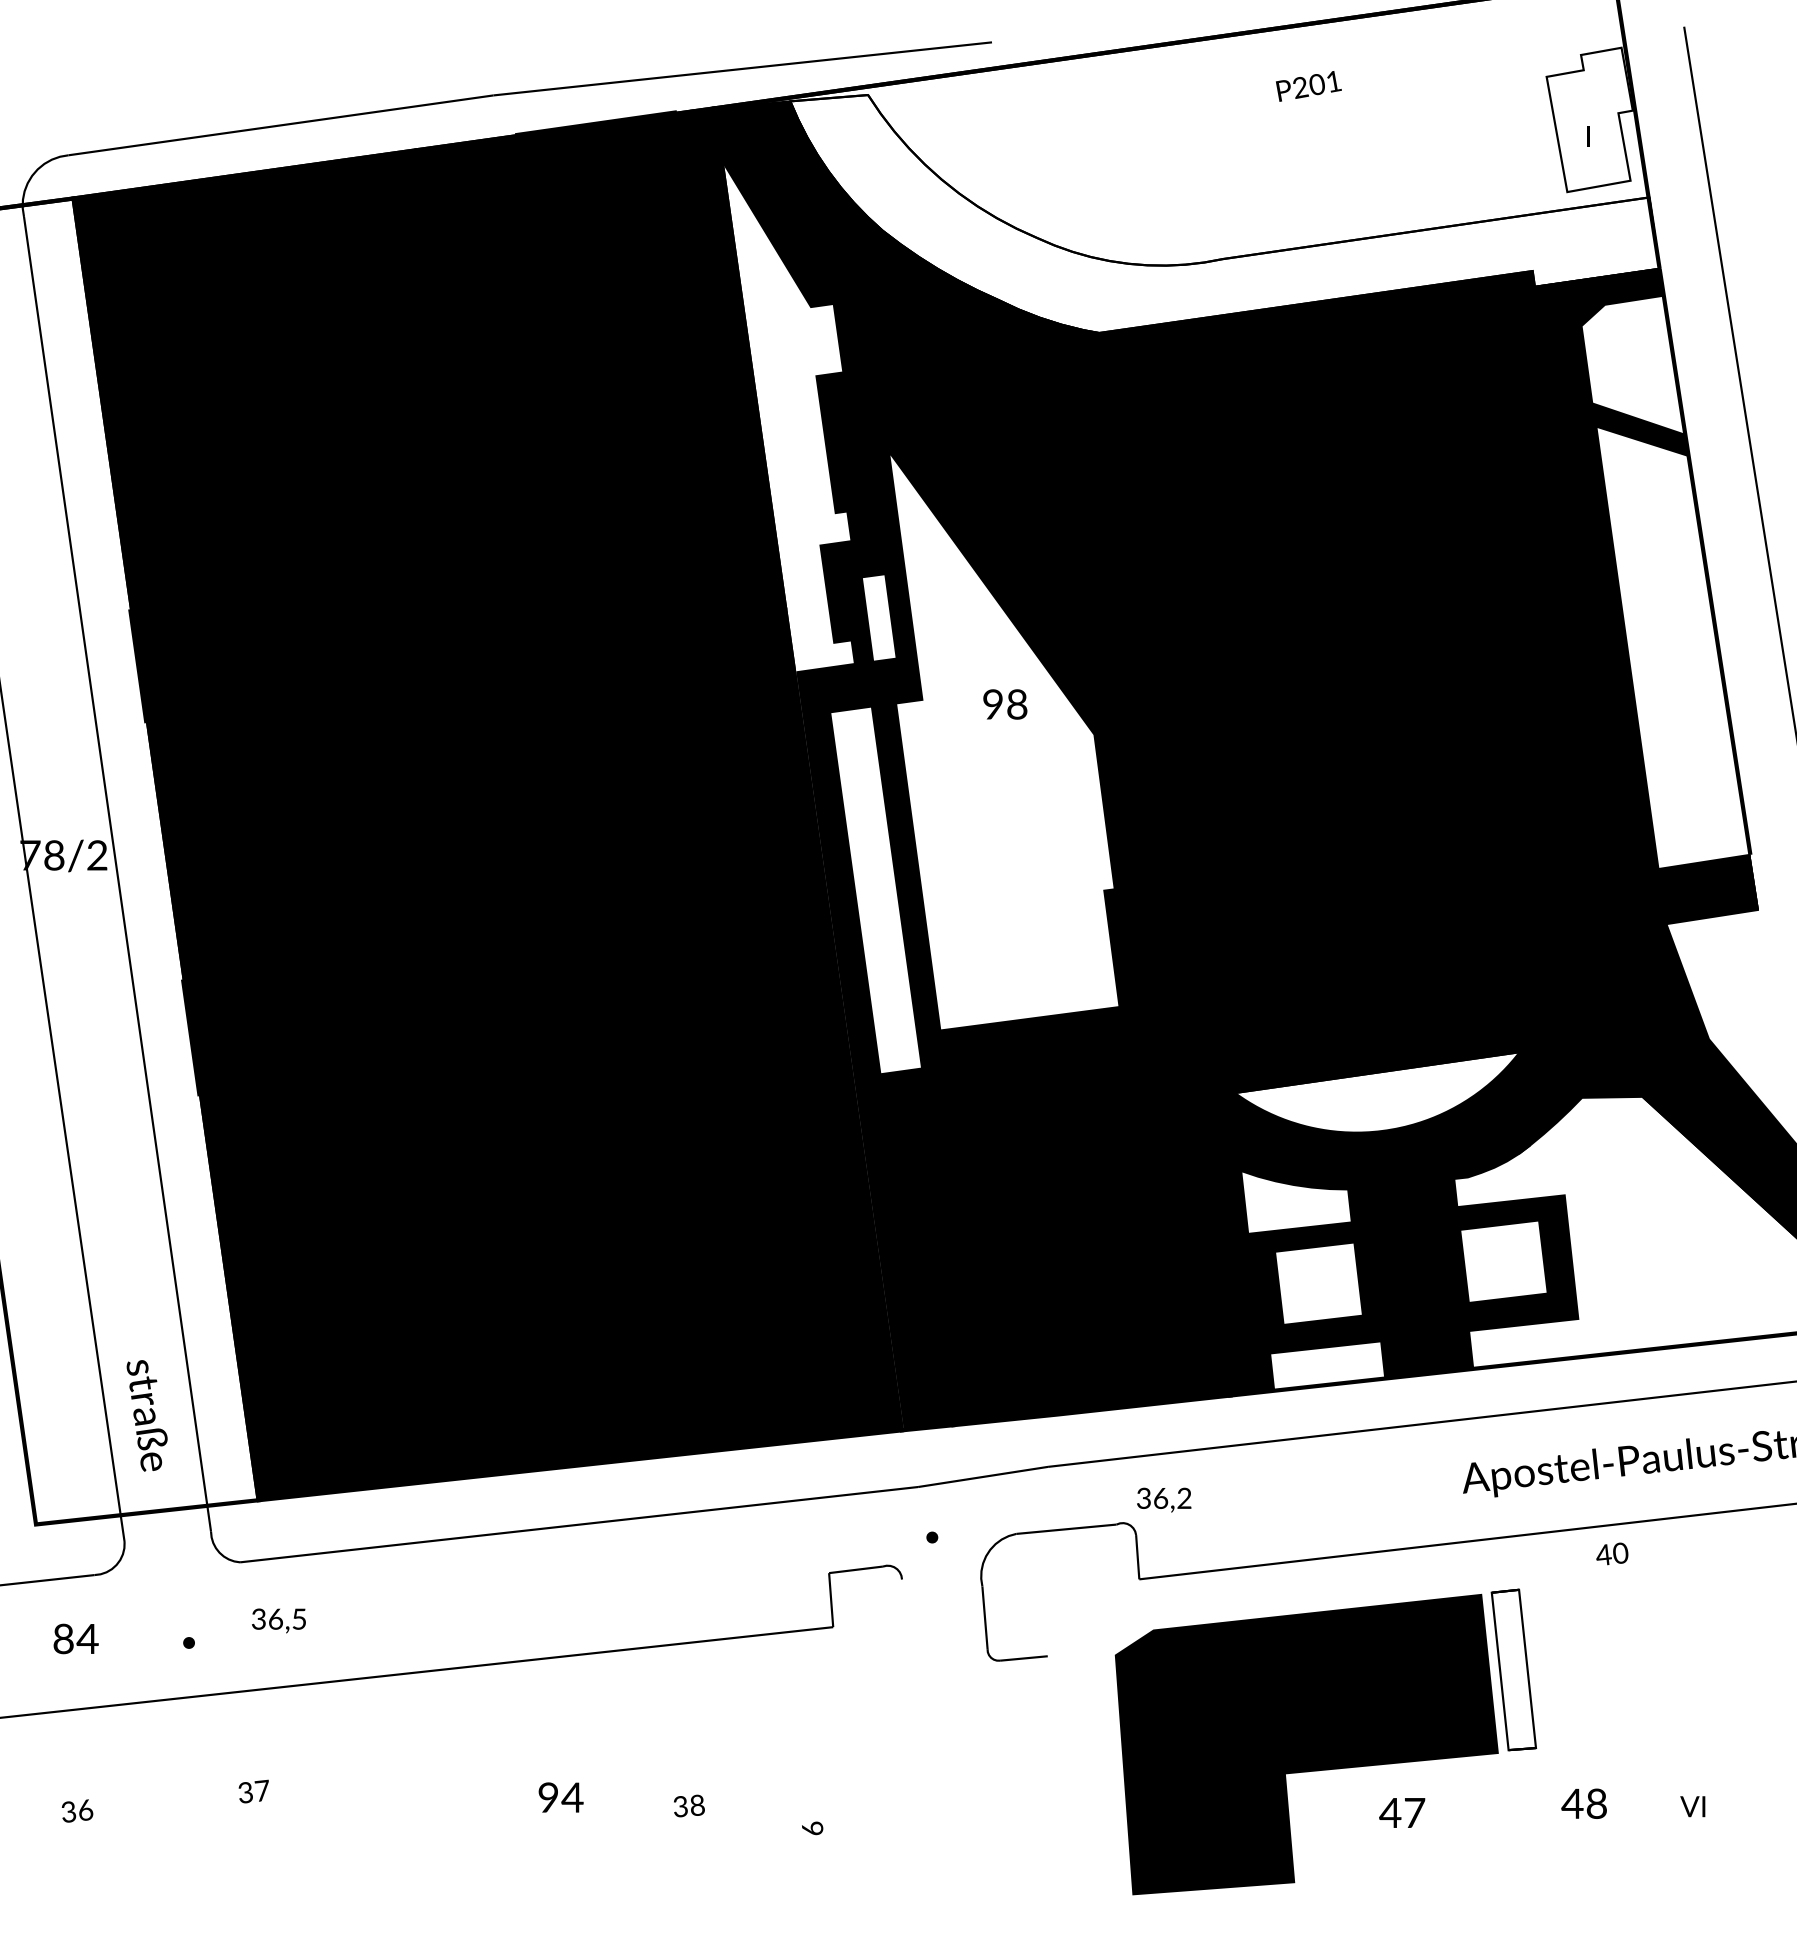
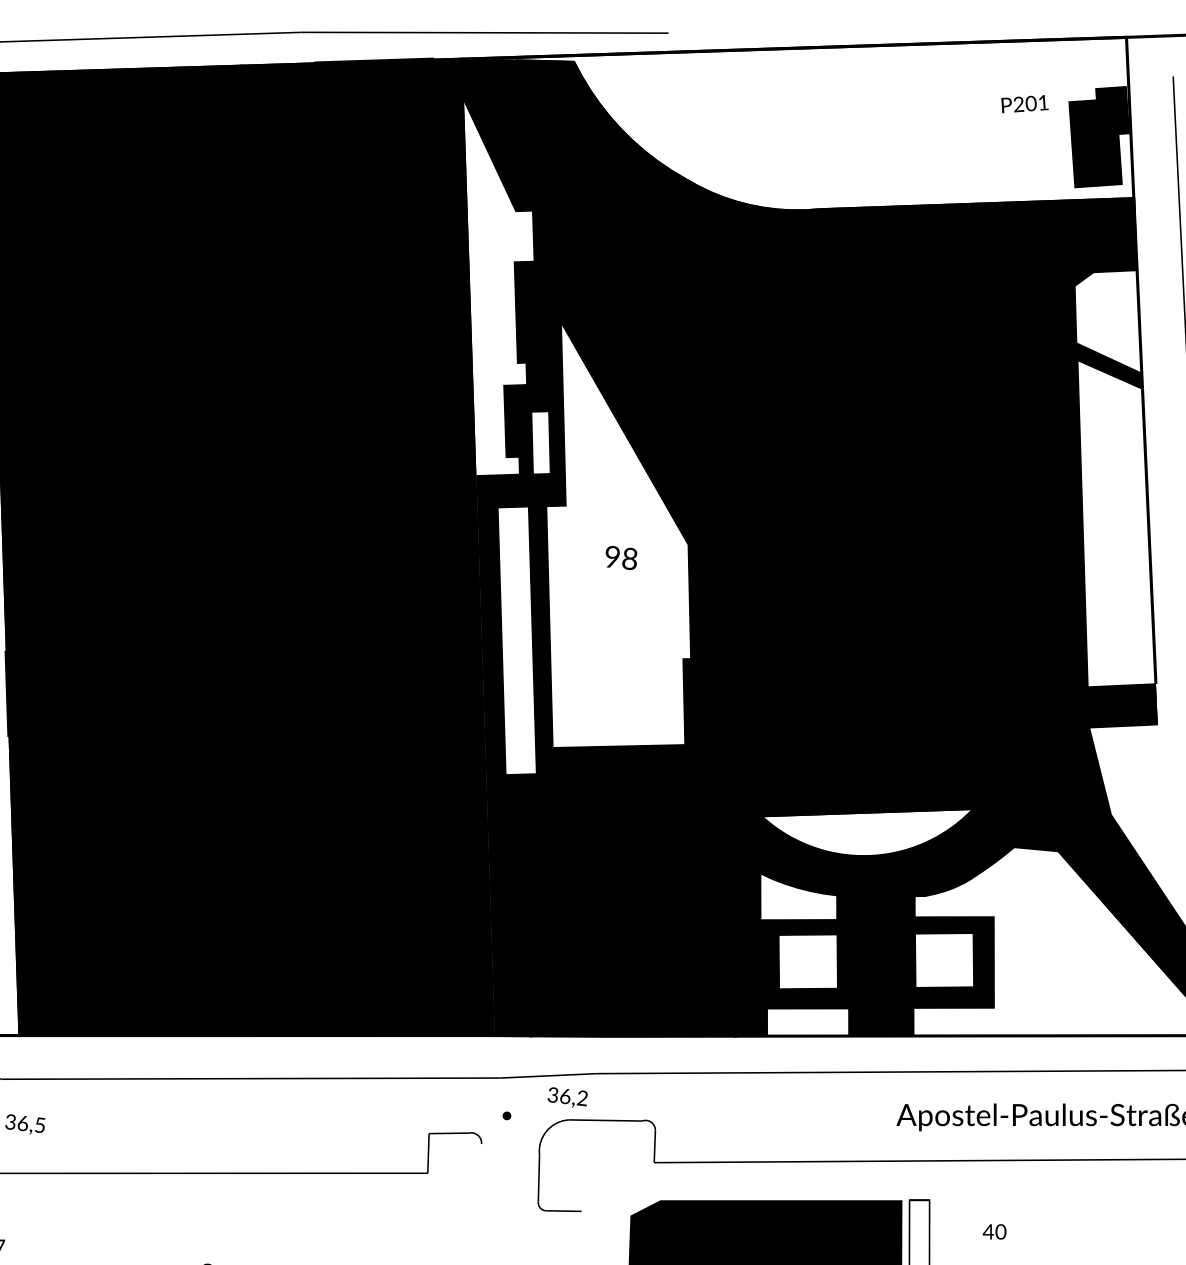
text: (1308, 86) -> (1024, 104), moved
fill: (1589, 119) -> (1097, 136), added
fill: (1224, 216) -> (823, 178), added
text: (1005, 704) -> (621, 557), moved
text: (1164, 1499) -> (567, 1097), moved
text: (1612, 1553) -> (994, 1231), moved

